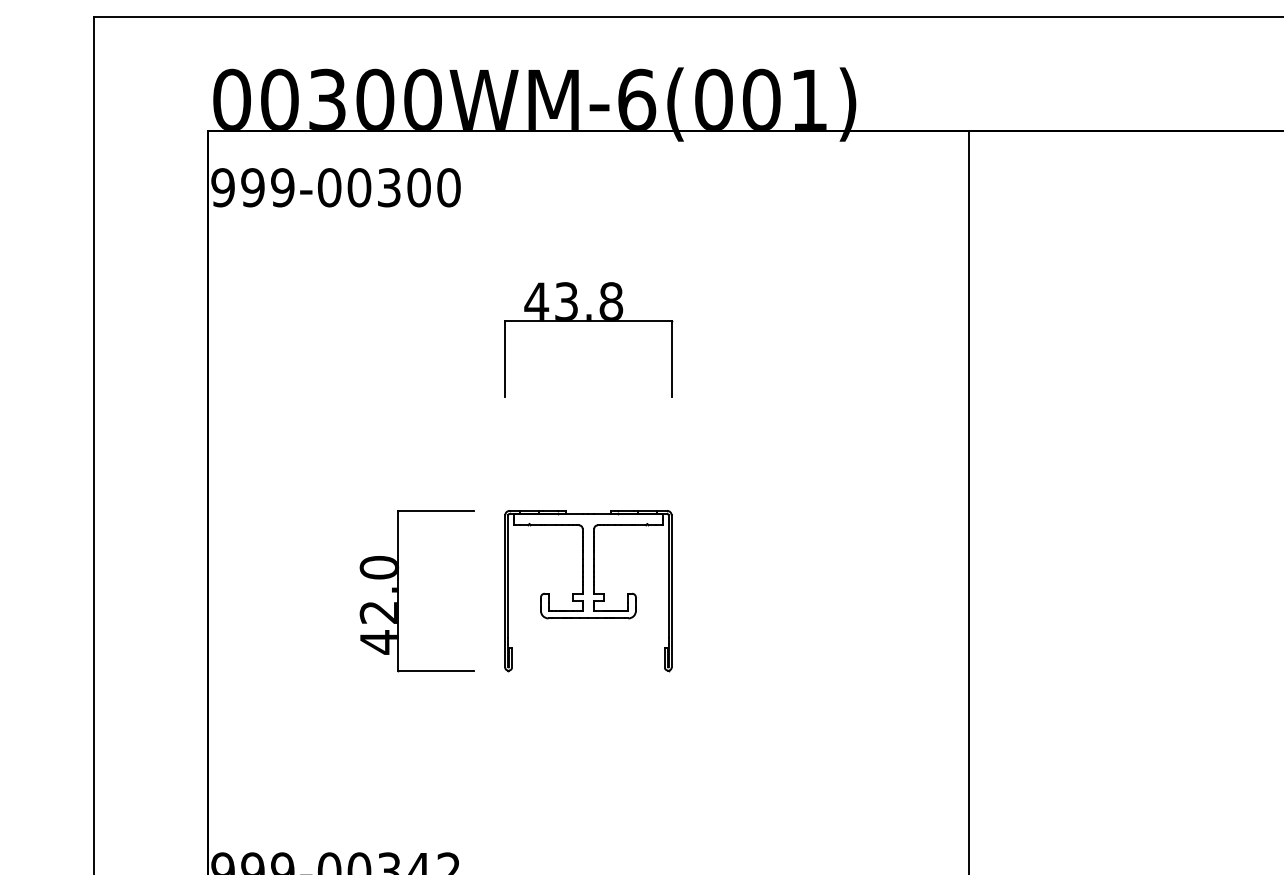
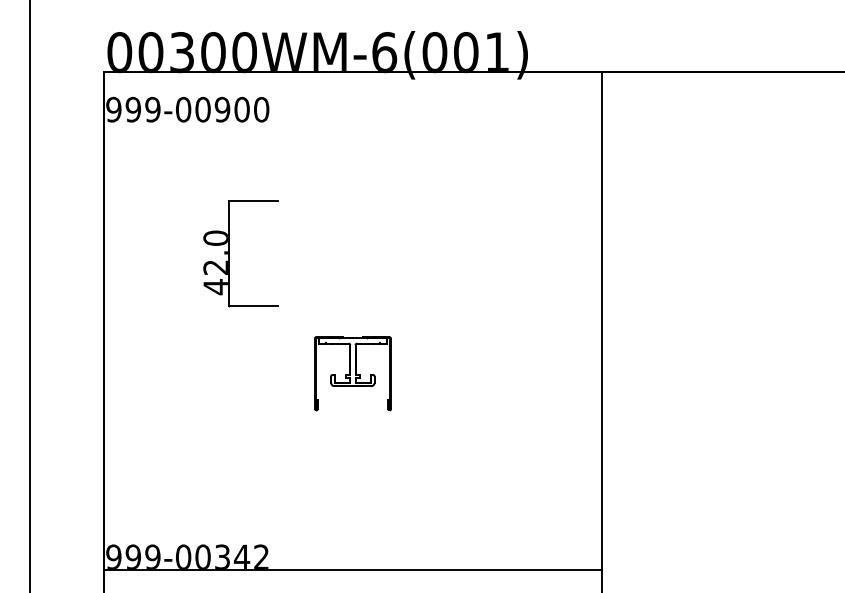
text: (389, 187) -> (222, 109), 999-00300 -> 999-00900
part: (587, 321) -> (352, 197), removed
part: (399, 591) -> (229, 253), moved
part: (587, 591) -> (352, 373), size x0.7

